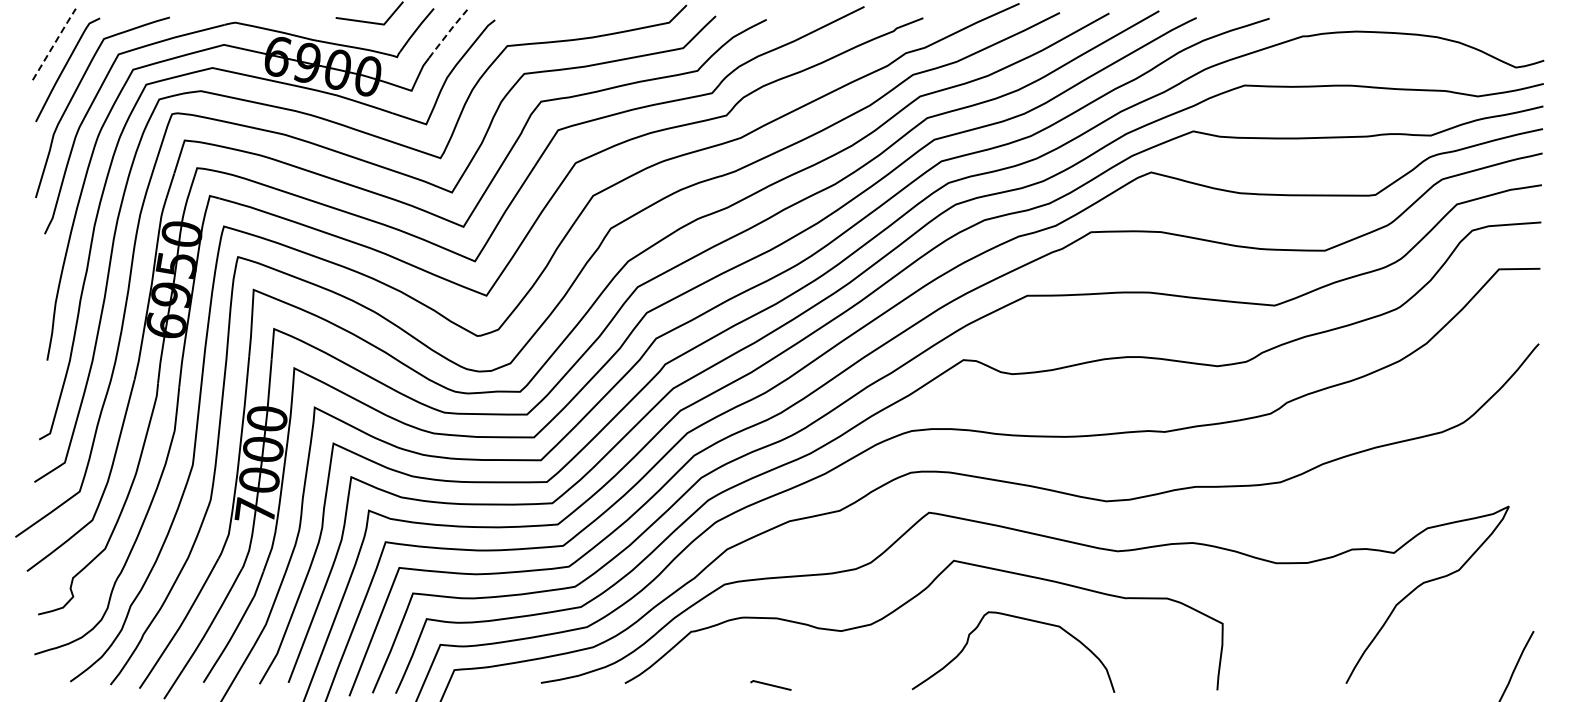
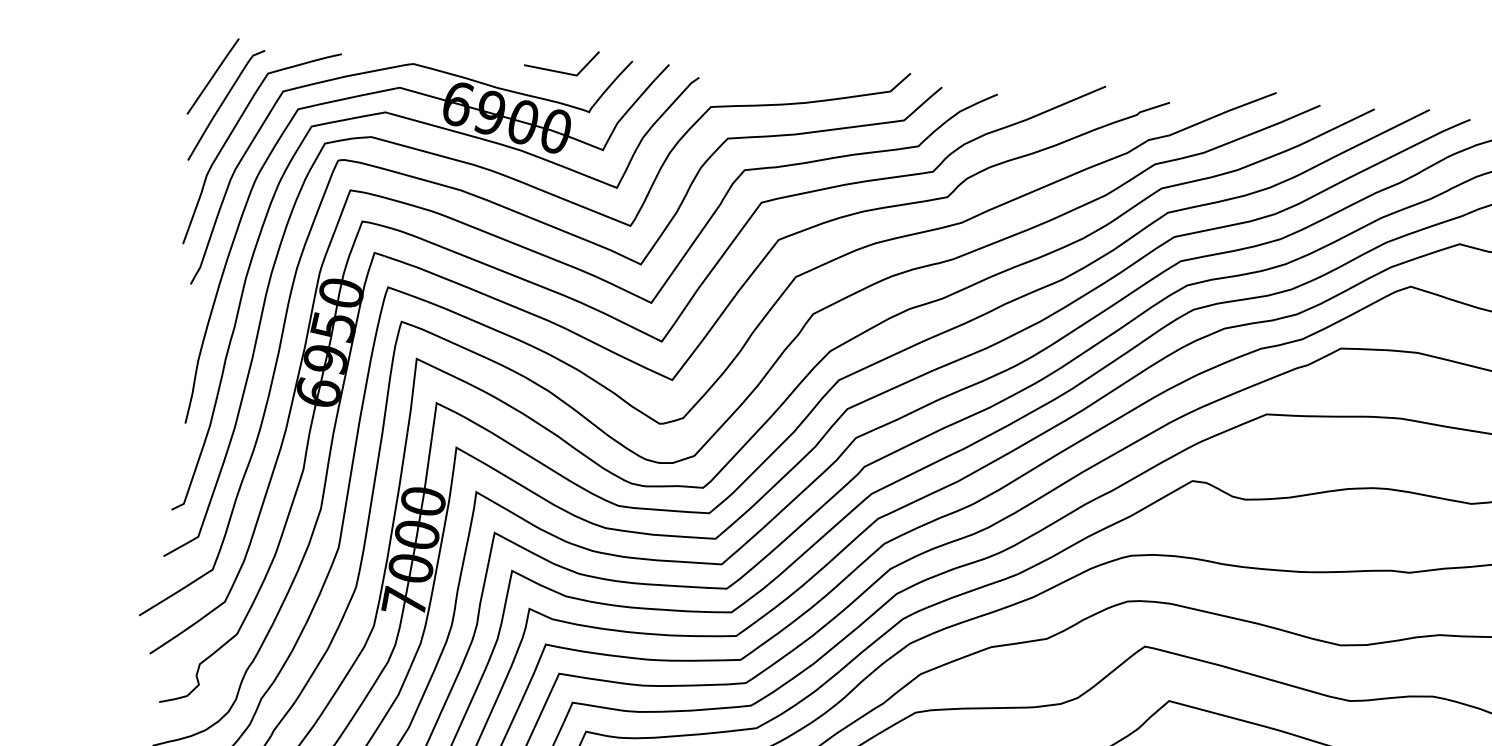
line: (448, 33) -> (647, 89), dashed -> solid
line: (55, 42) -> (214, 74), dashed -> solid

